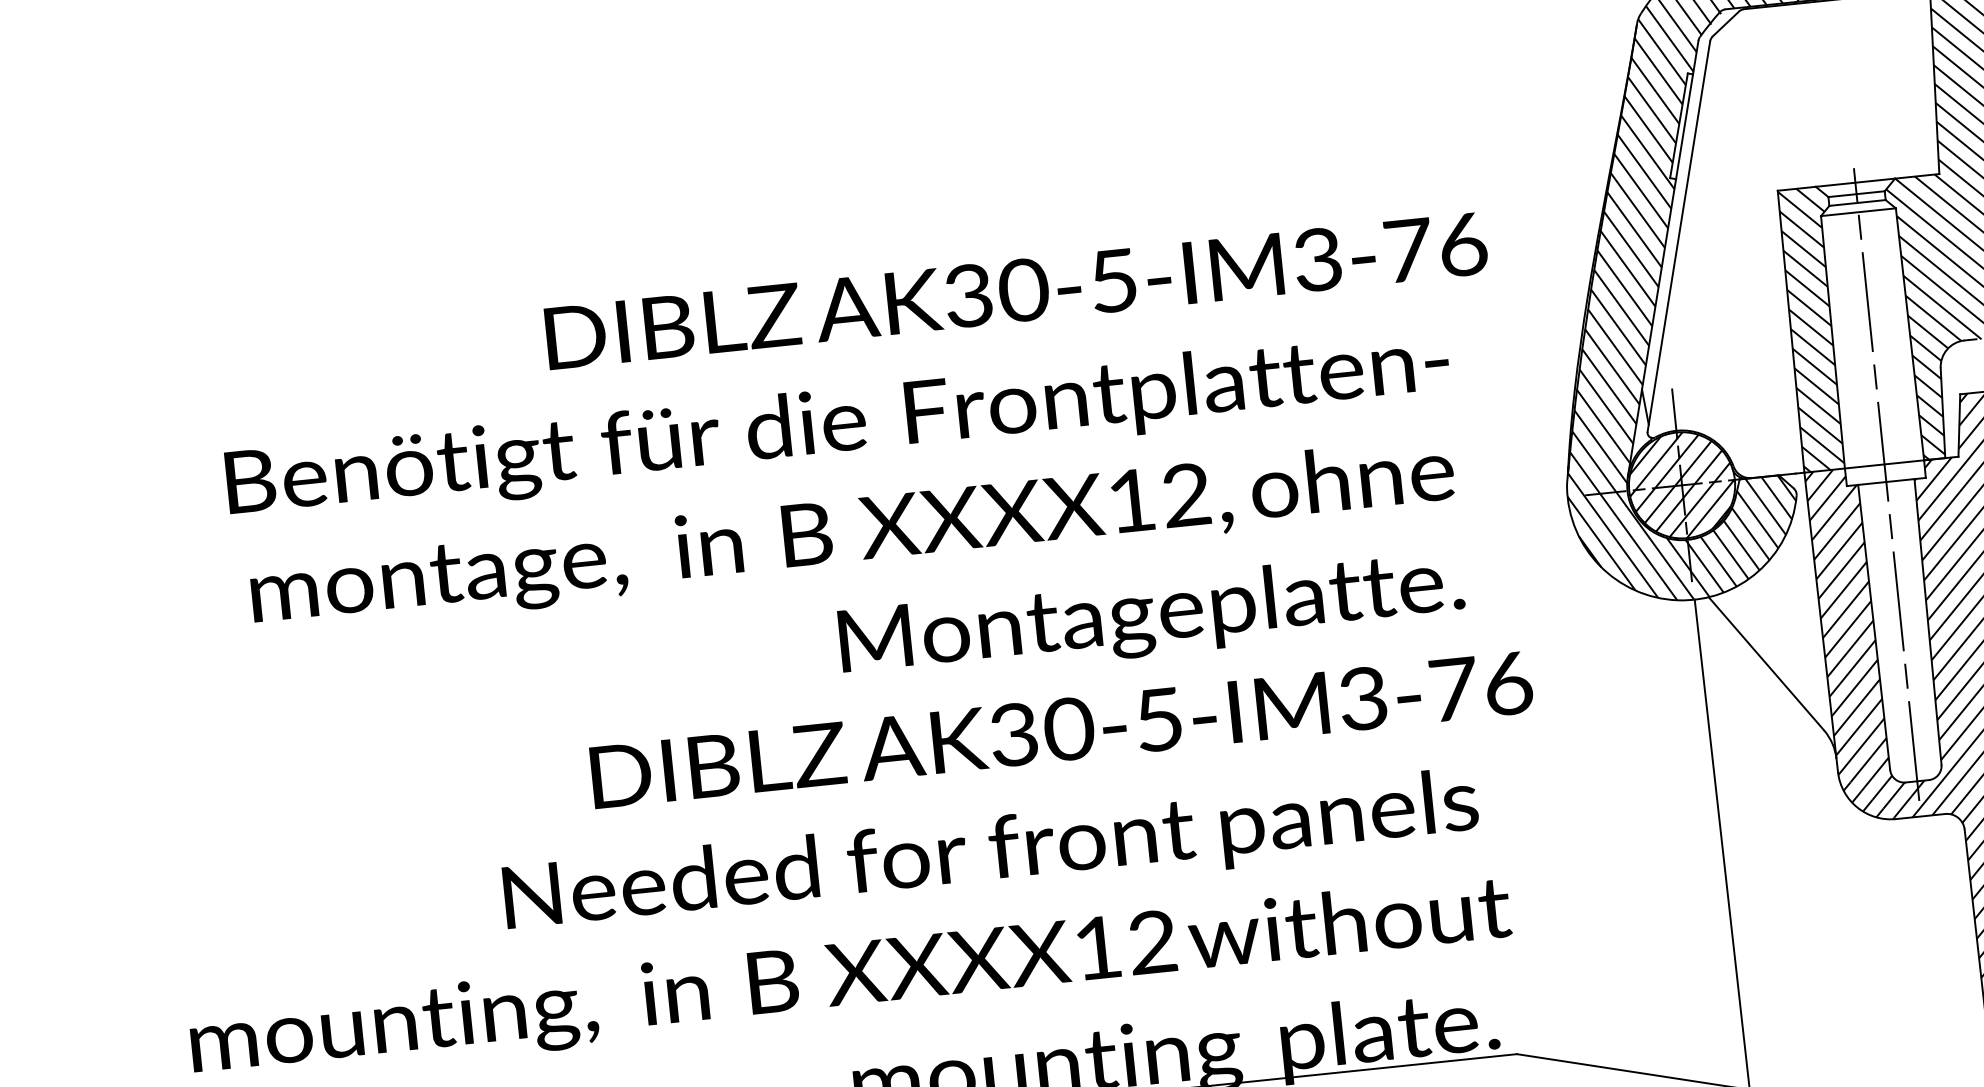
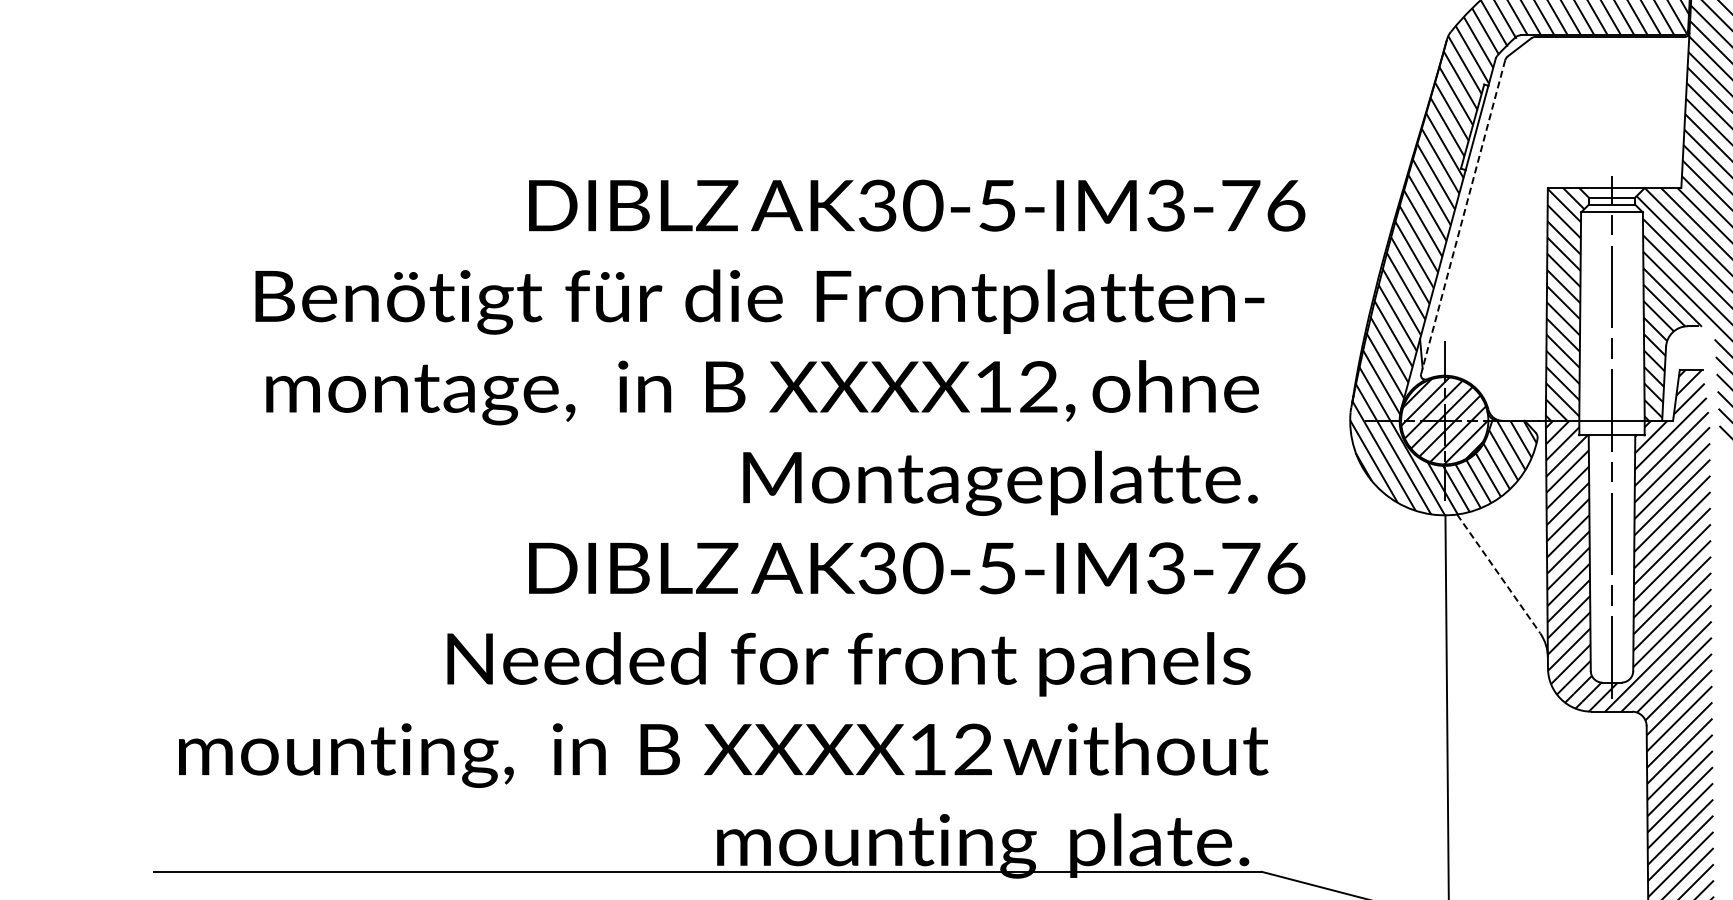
line: (1679, 236) -> (1463, 217), solid -> dashed
line: (1766, 664) -> (1498, 574), solid -> dashed

